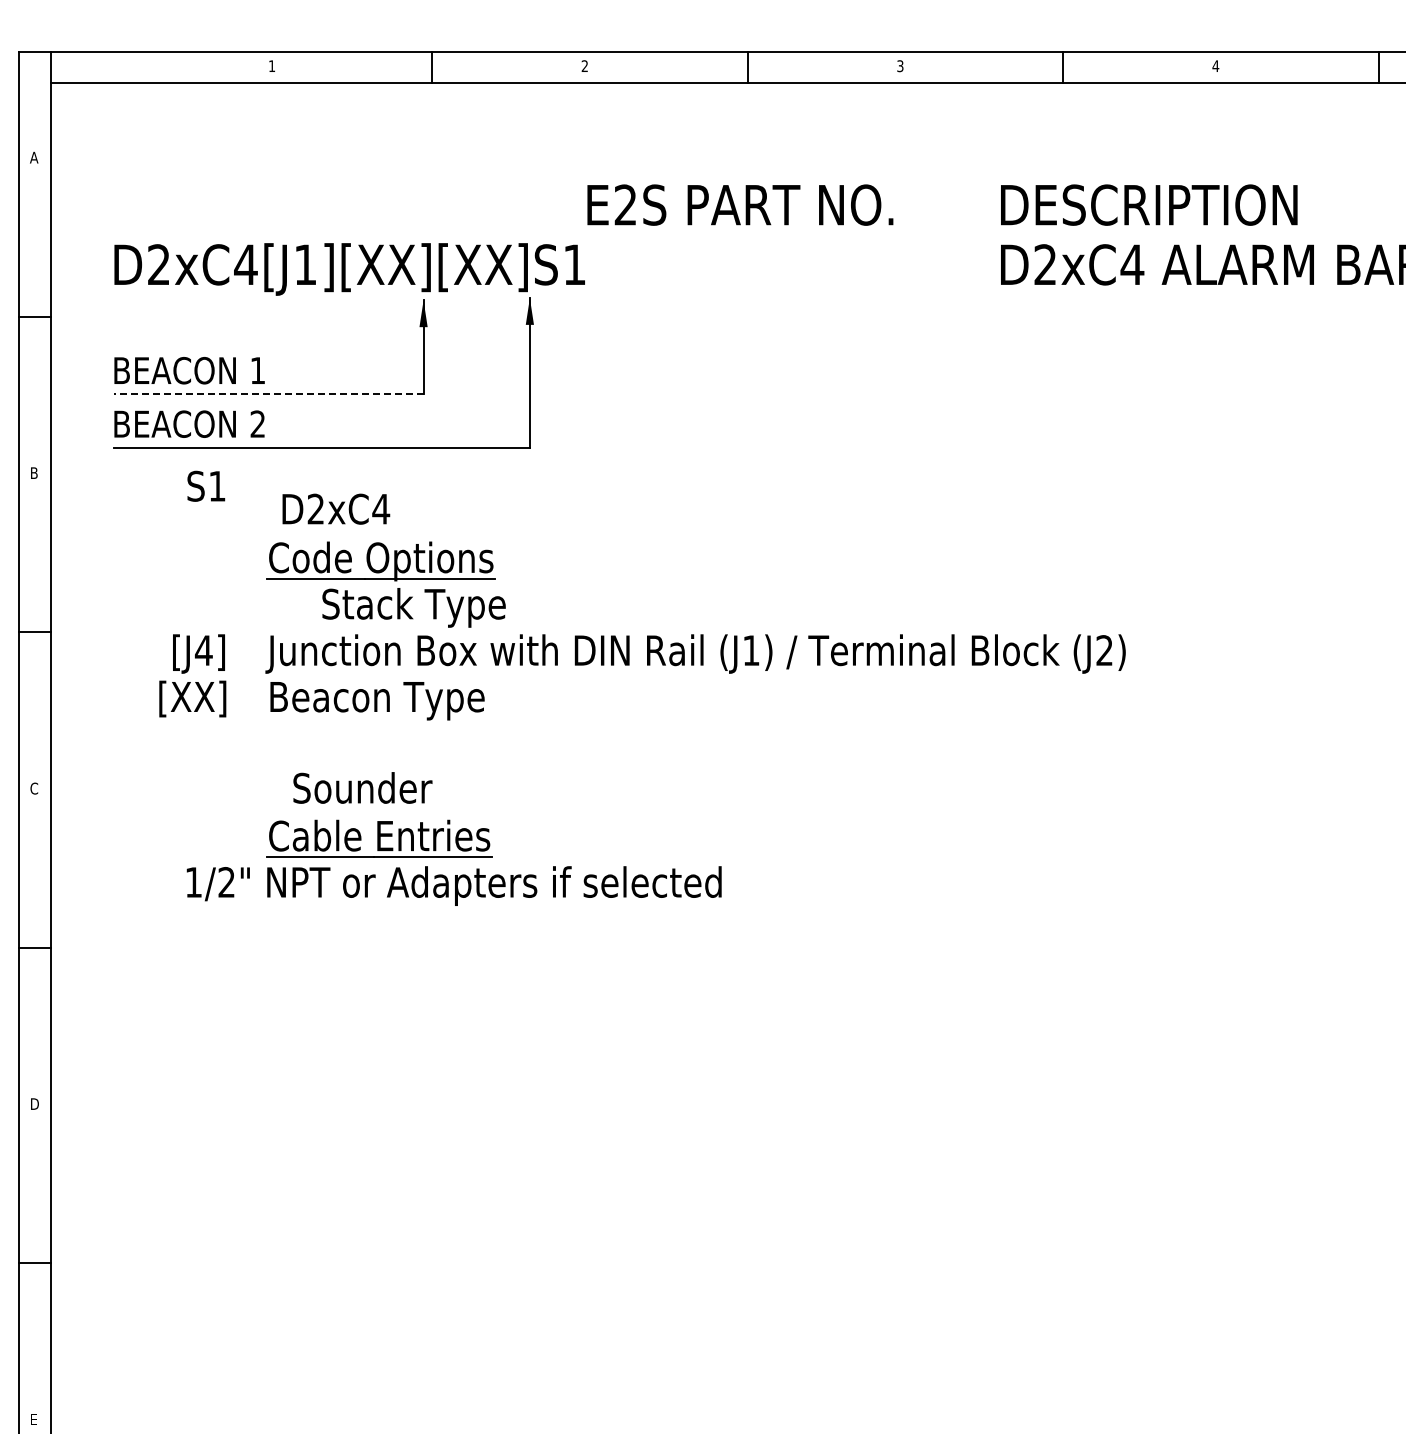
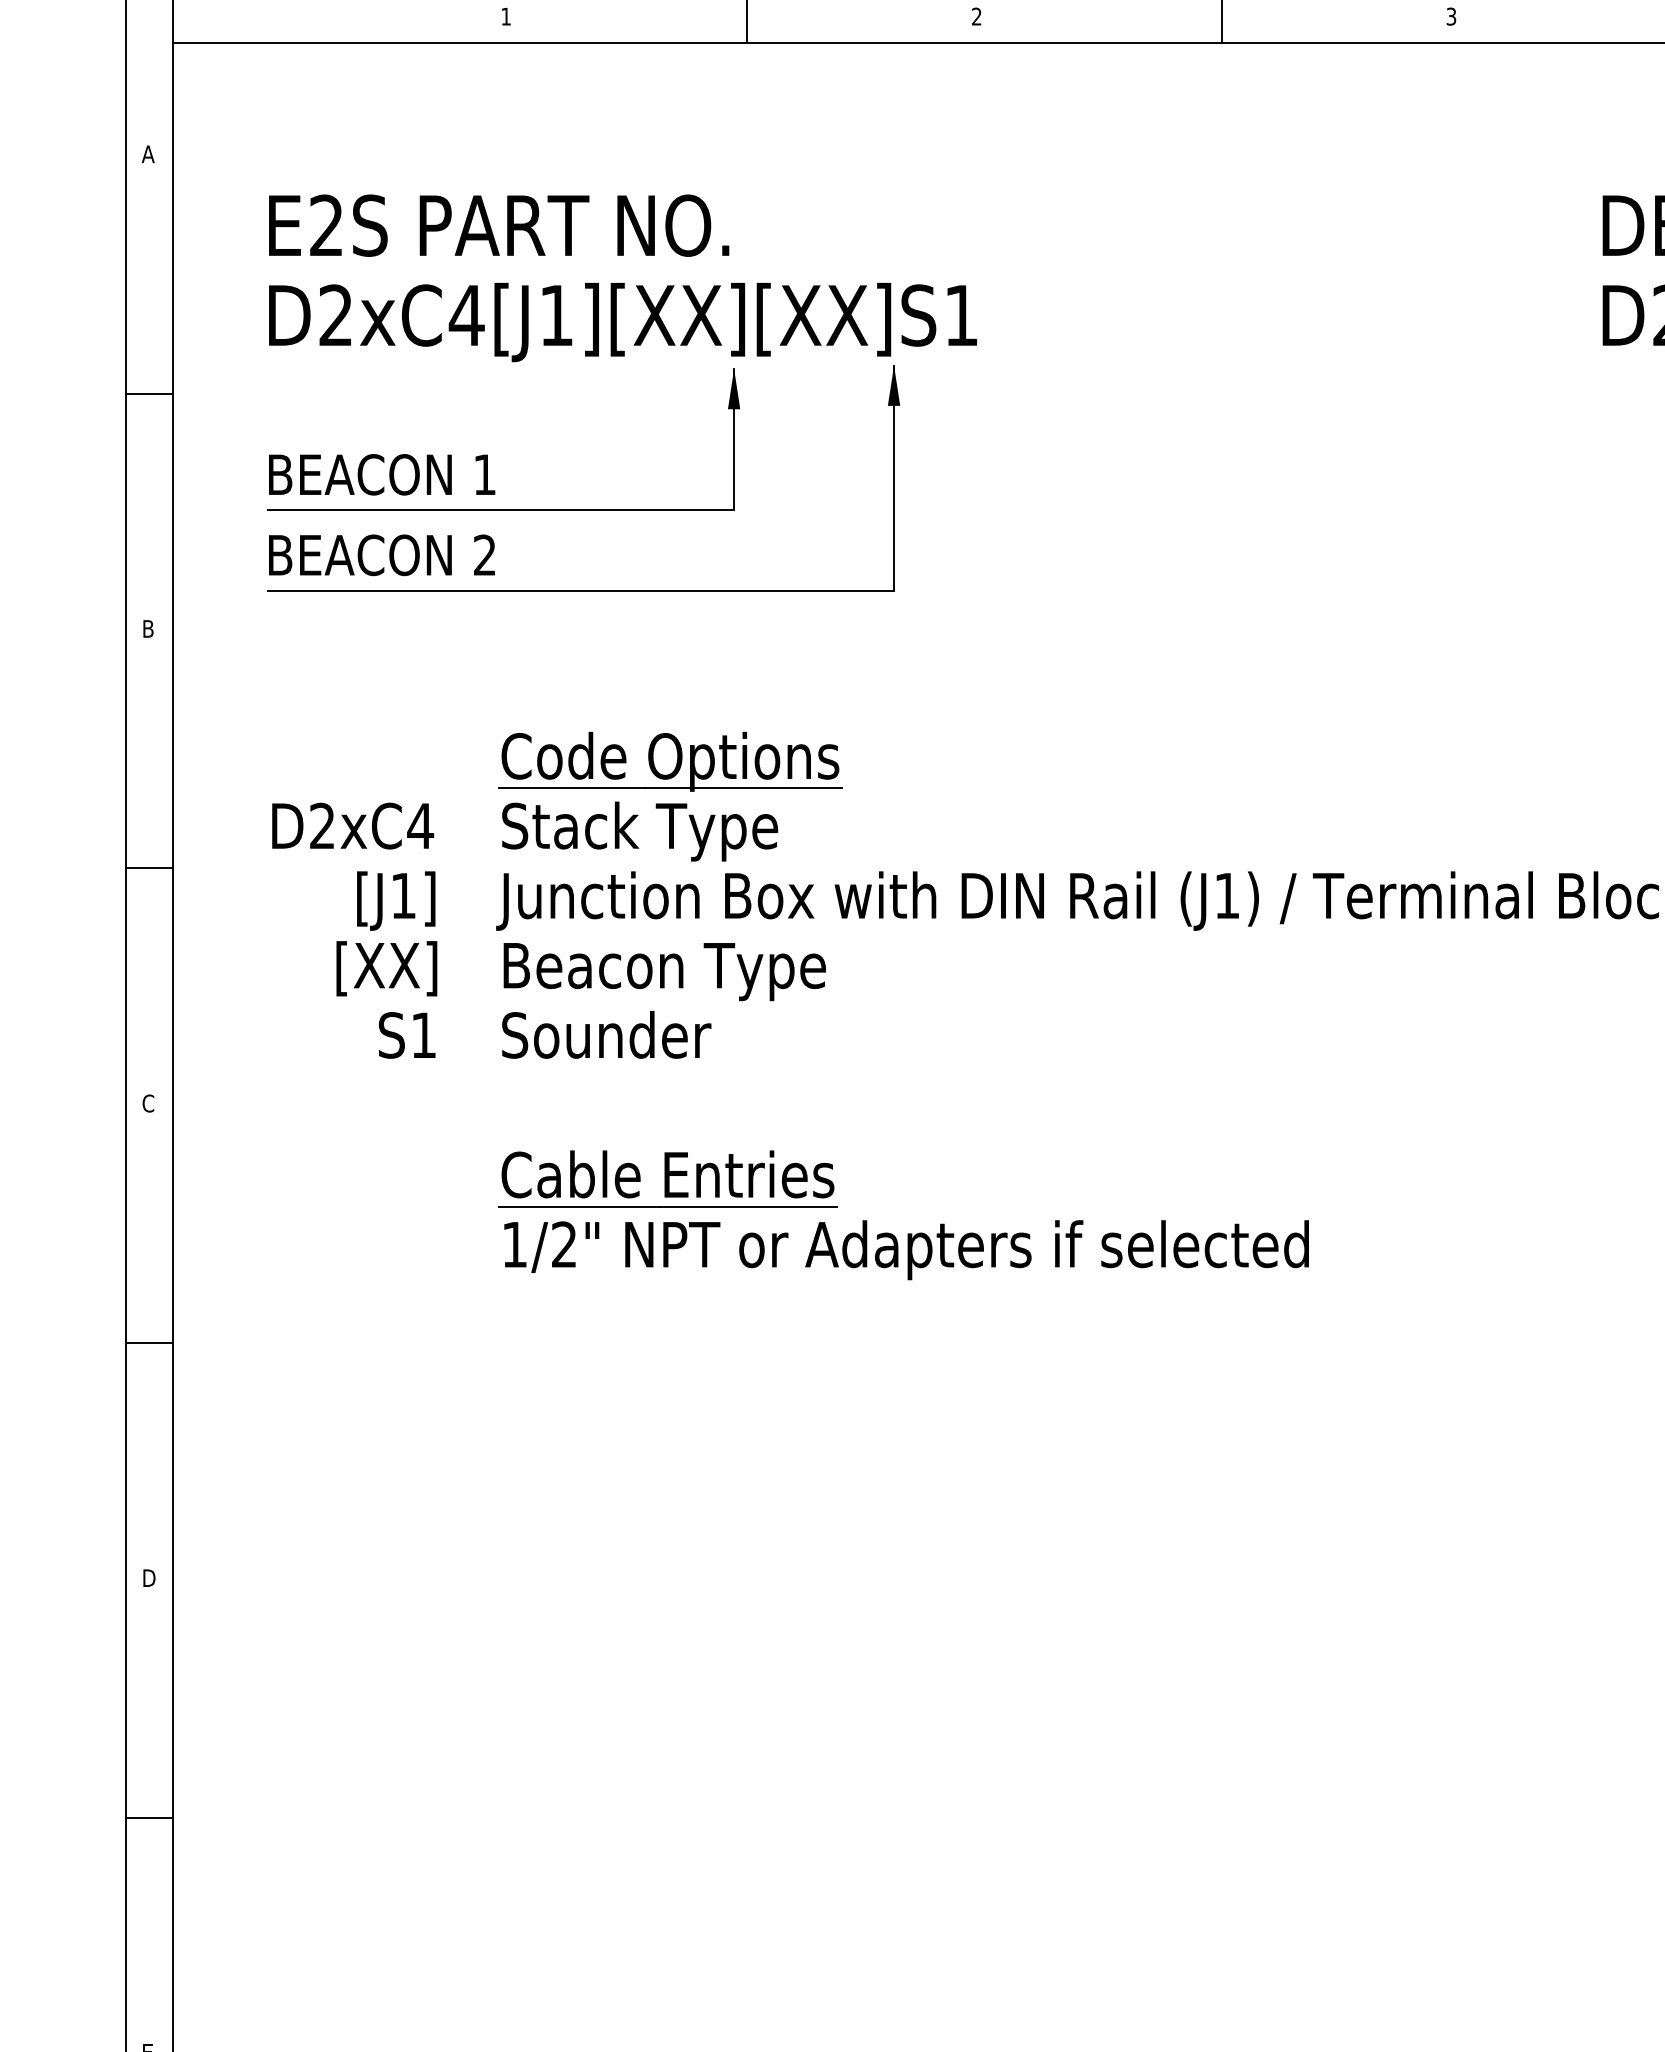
text: (740, 204) -> (499, 224), moved
line: (268, 394) -> (500, 510), dashed -> solid
text: (206, 485) -> (407, 1034), moved
text: (336, 508) -> (353, 825), moved
text: (413, 607) -> (639, 831), moved
text: (203, 650) -> (402, 895), [J4] -> [J1]
text: (362, 787) -> (606, 1034), moved
text: (453, 885) -> (905, 1249), moved

